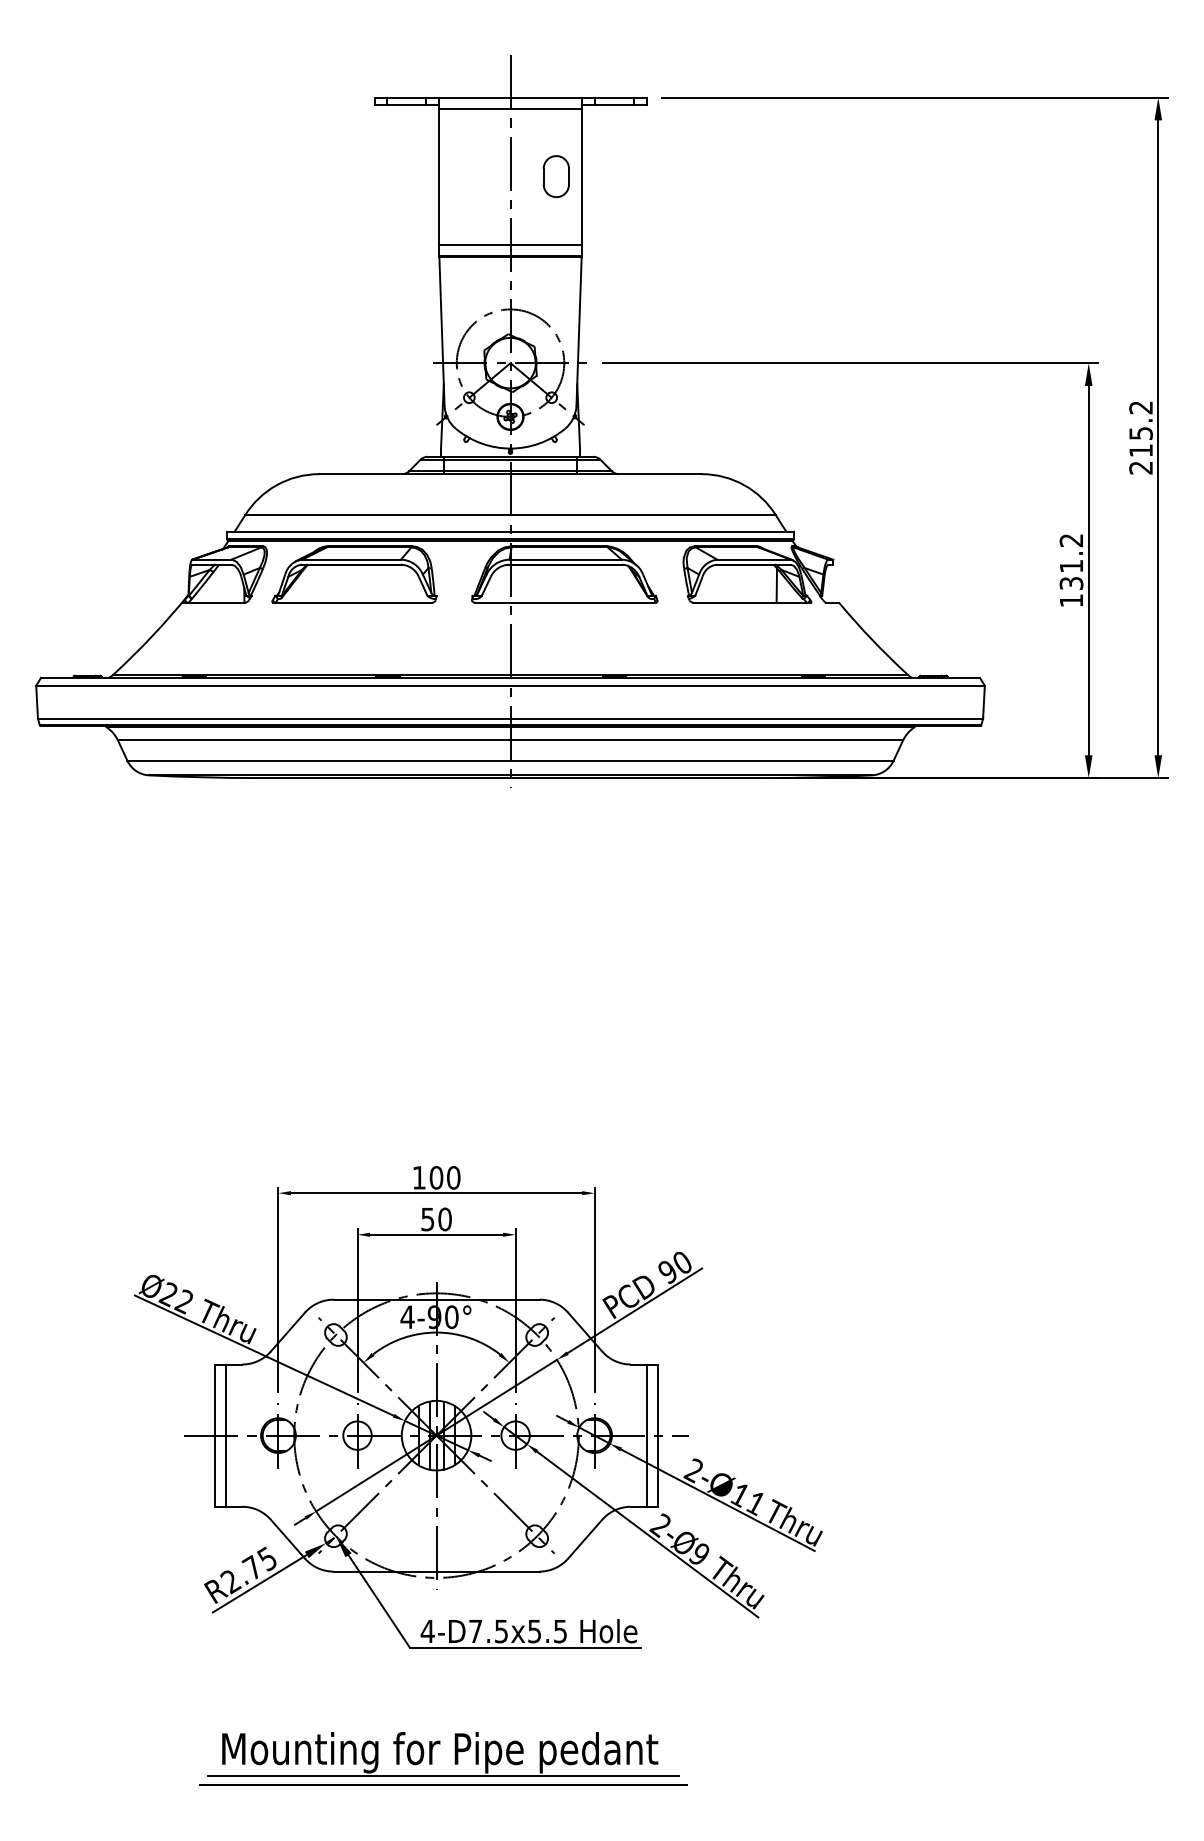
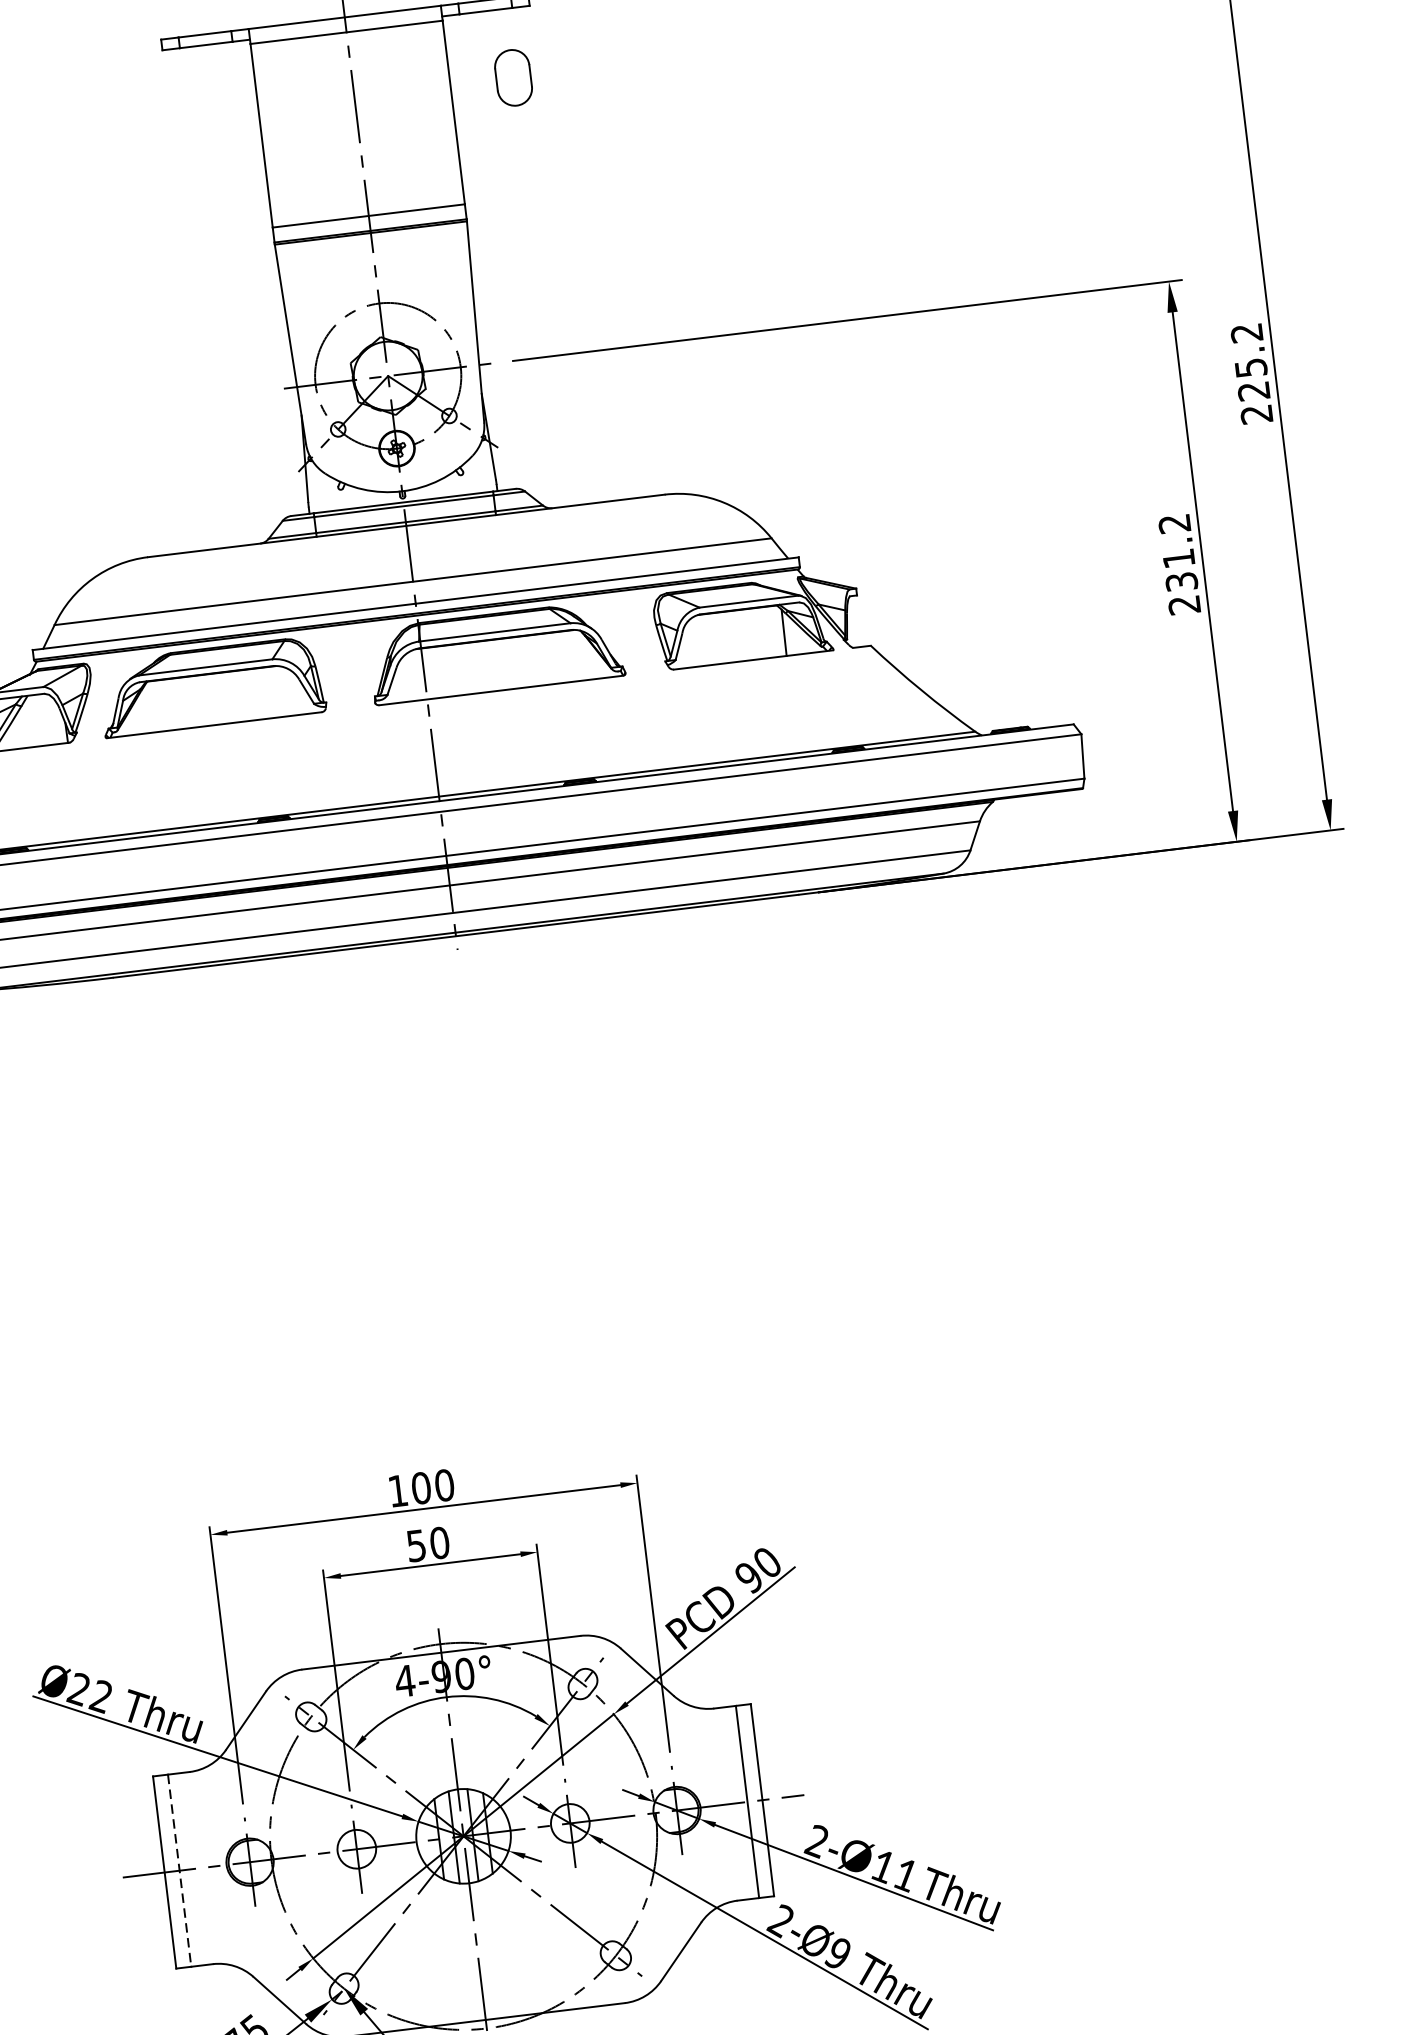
part: (555, 176) -> (512, 77), moved
text: (1140, 450) -> (1253, 391), 215.2 -> 225.2
text: (1070, 600) -> (1183, 605), 131.2 -> 231.2
line: (226, 1436) -> (180, 1871), solid -> dashed

